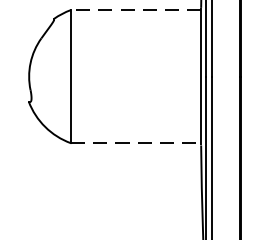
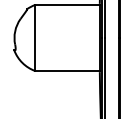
line: (136, 11) -> (67, 5), dashed -> solid
line: (138, 142) -> (68, 70), dashed -> solid

